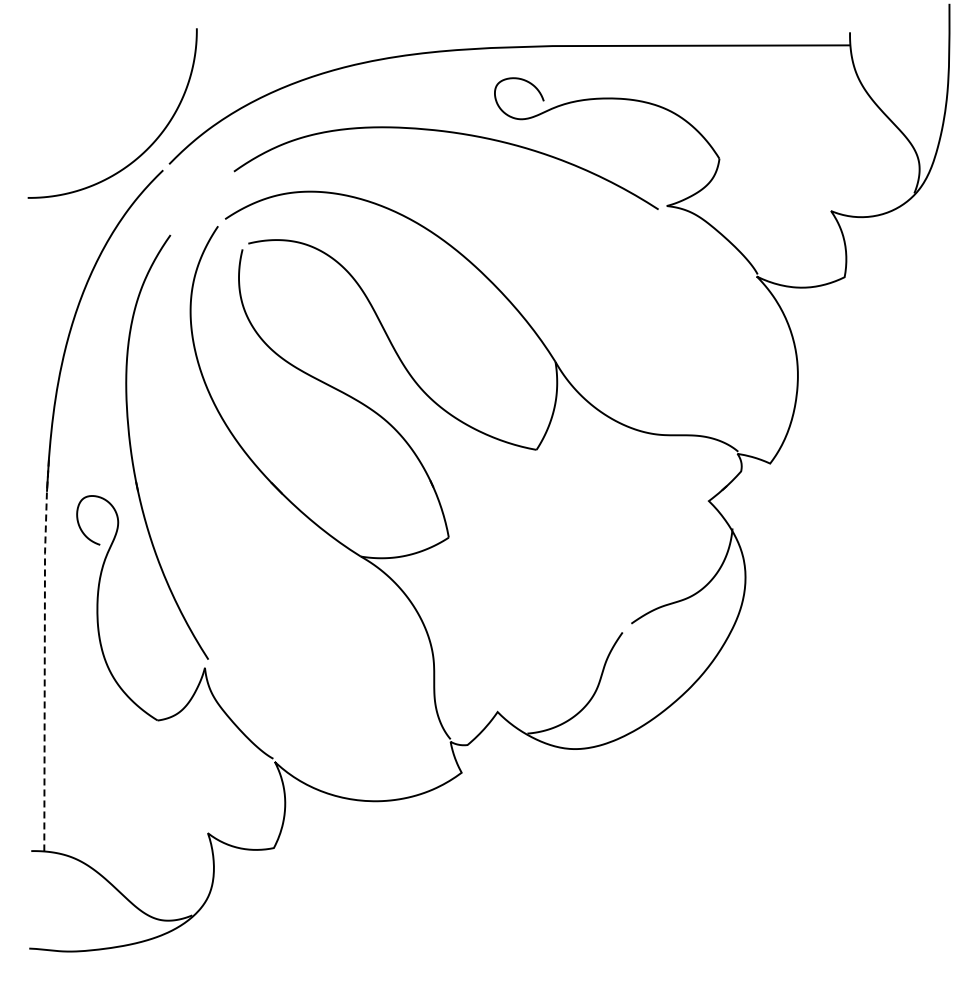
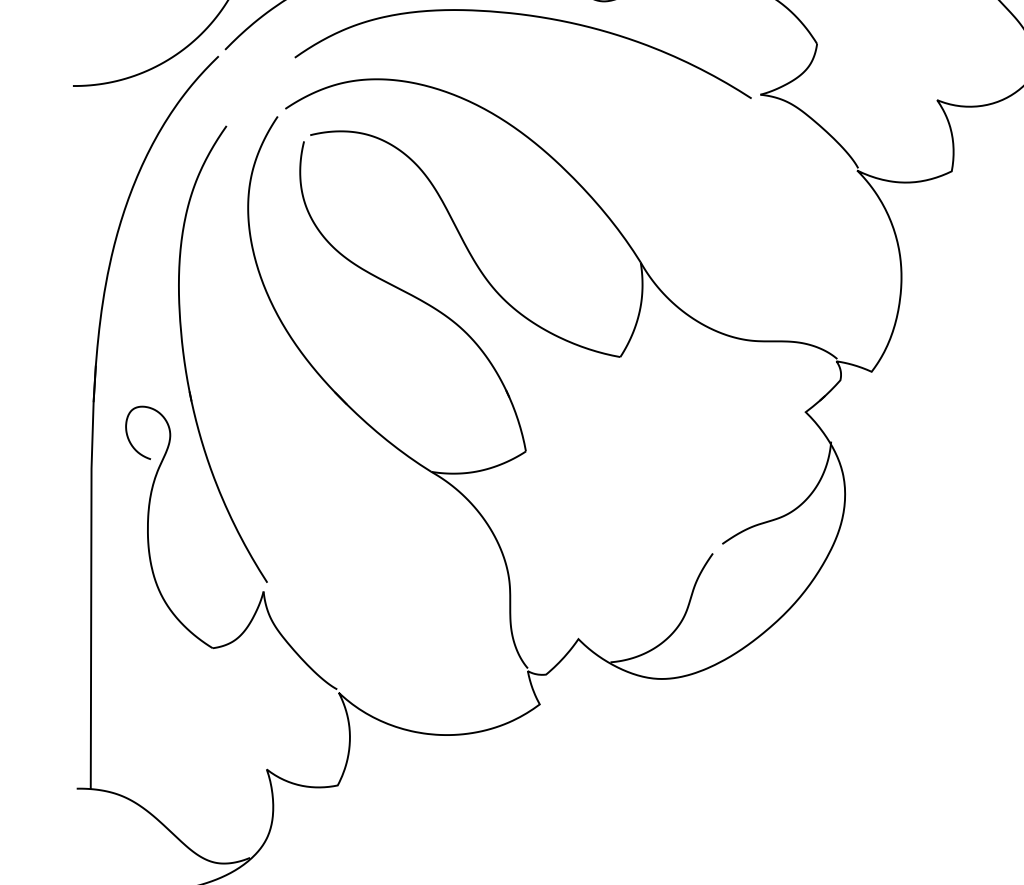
line: (44, 652) -> (90, 575), dashed -> solid

